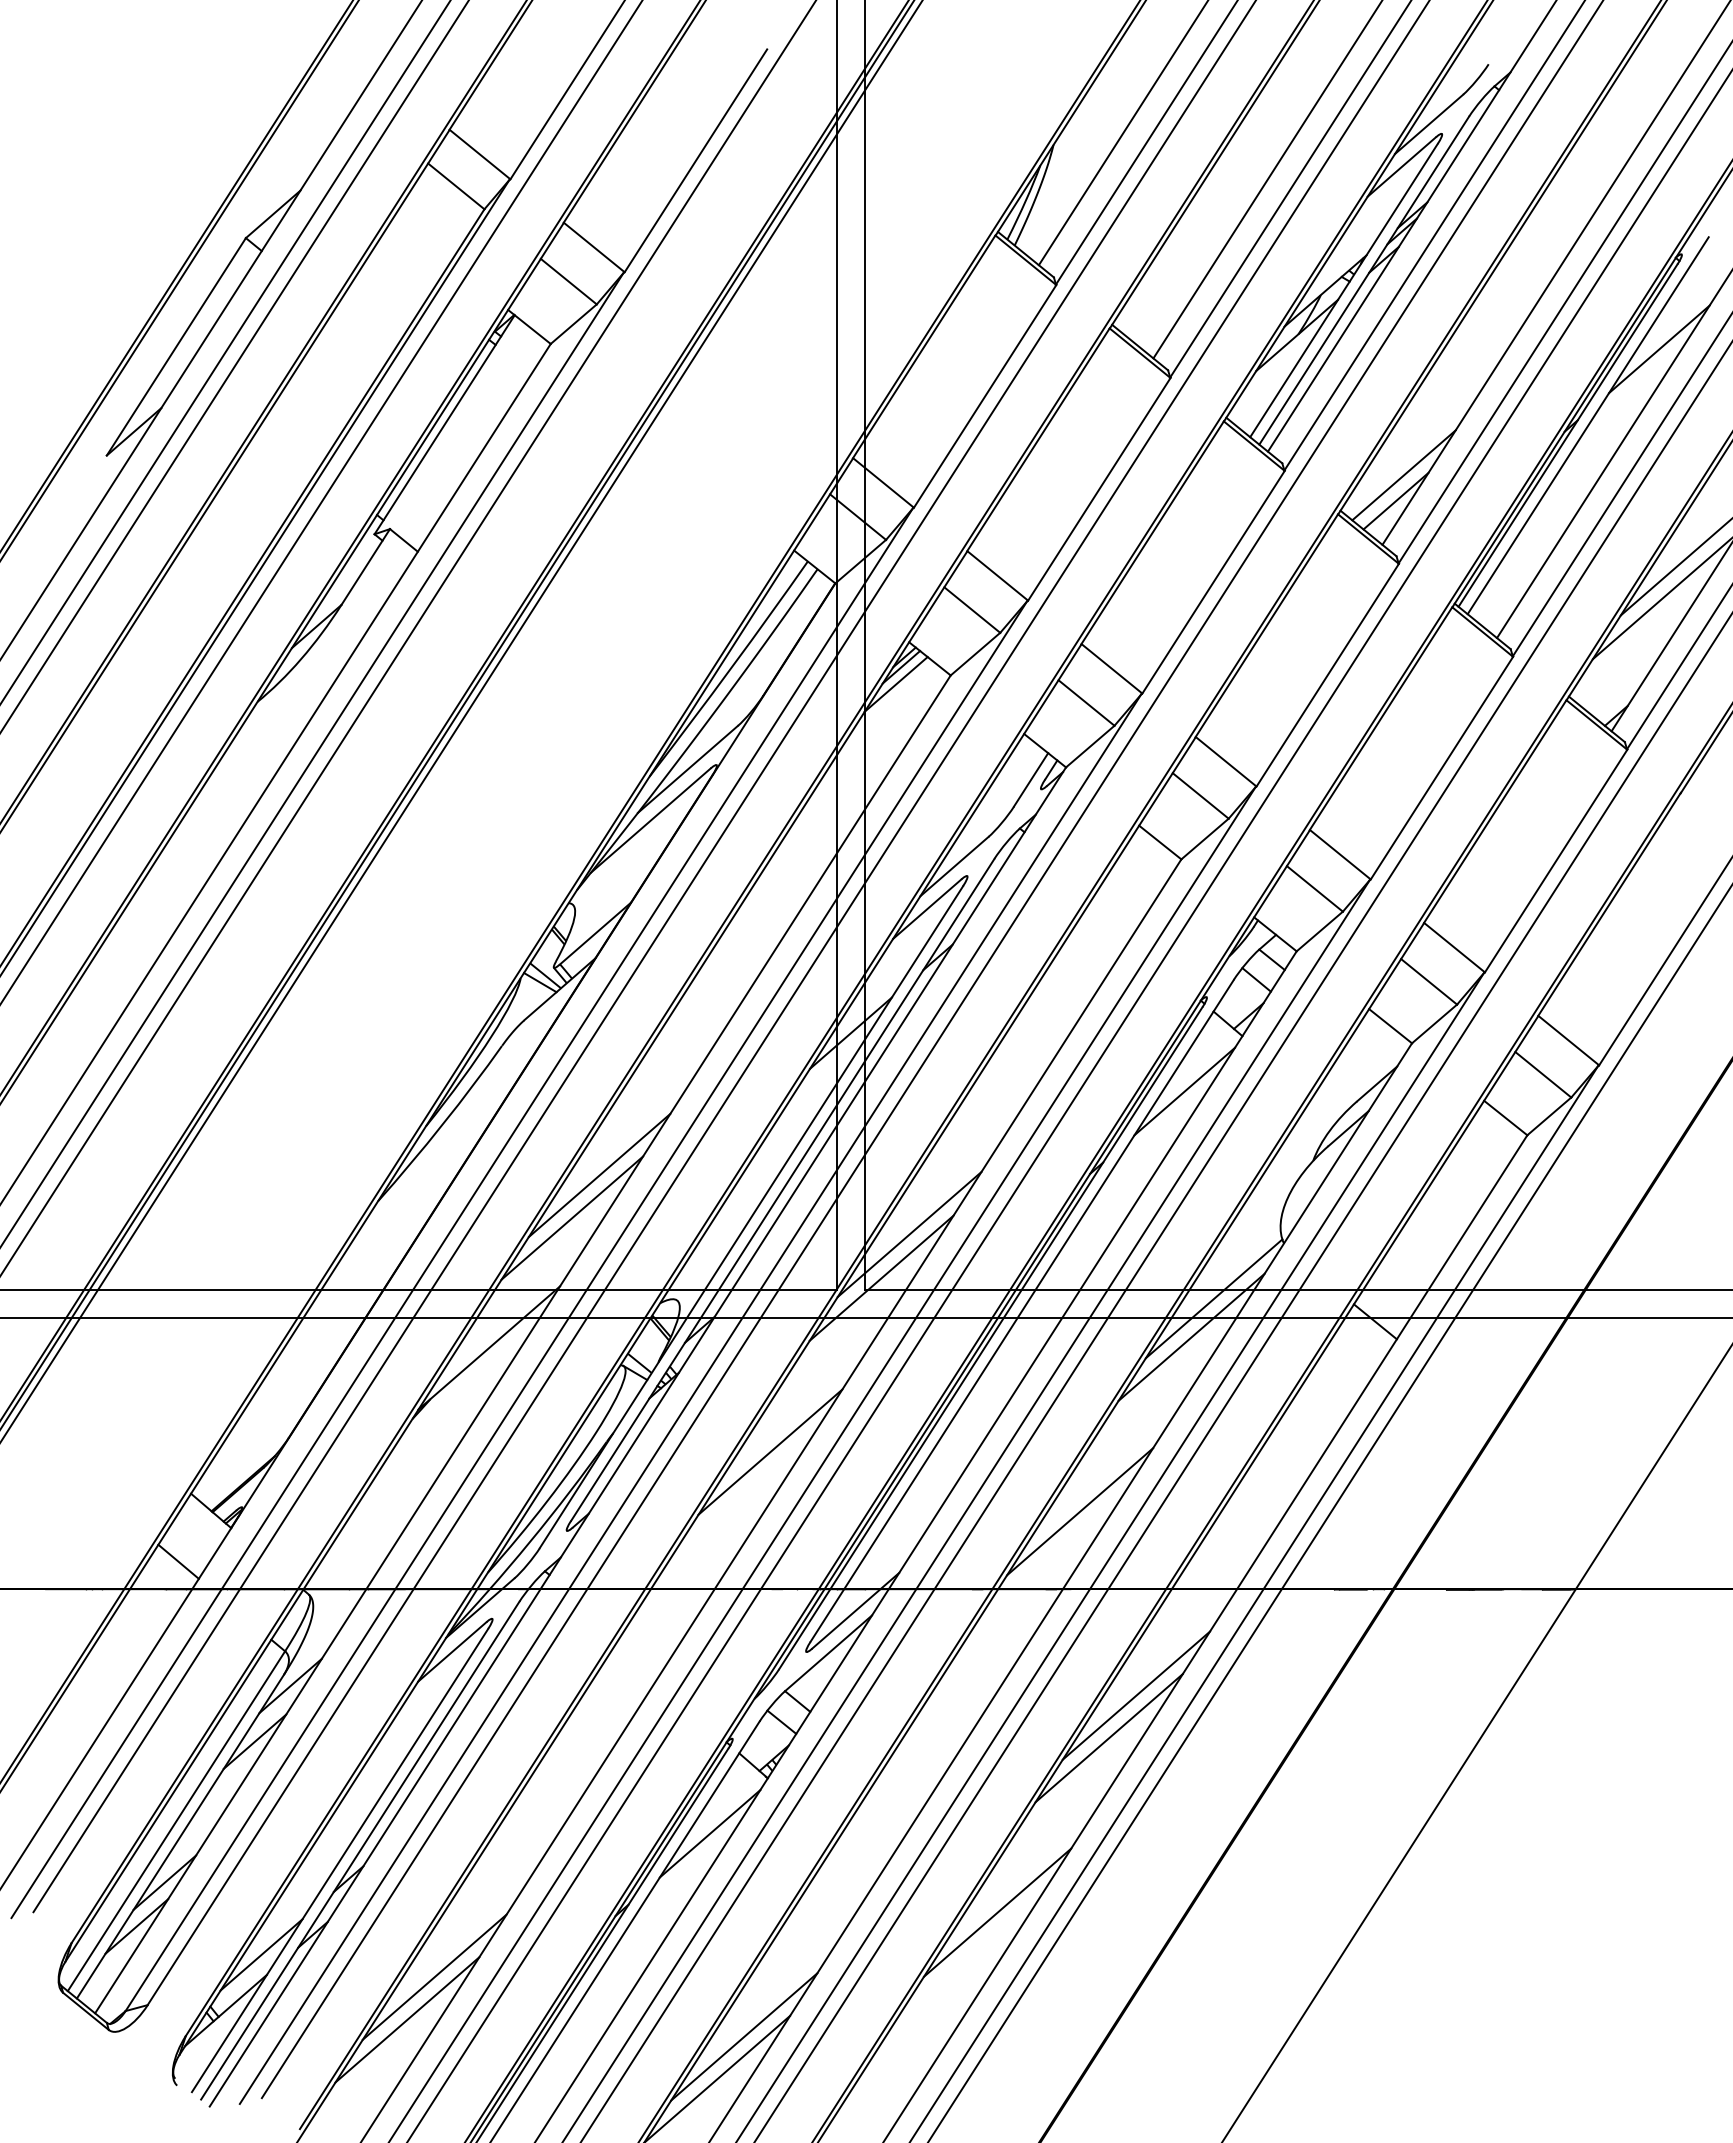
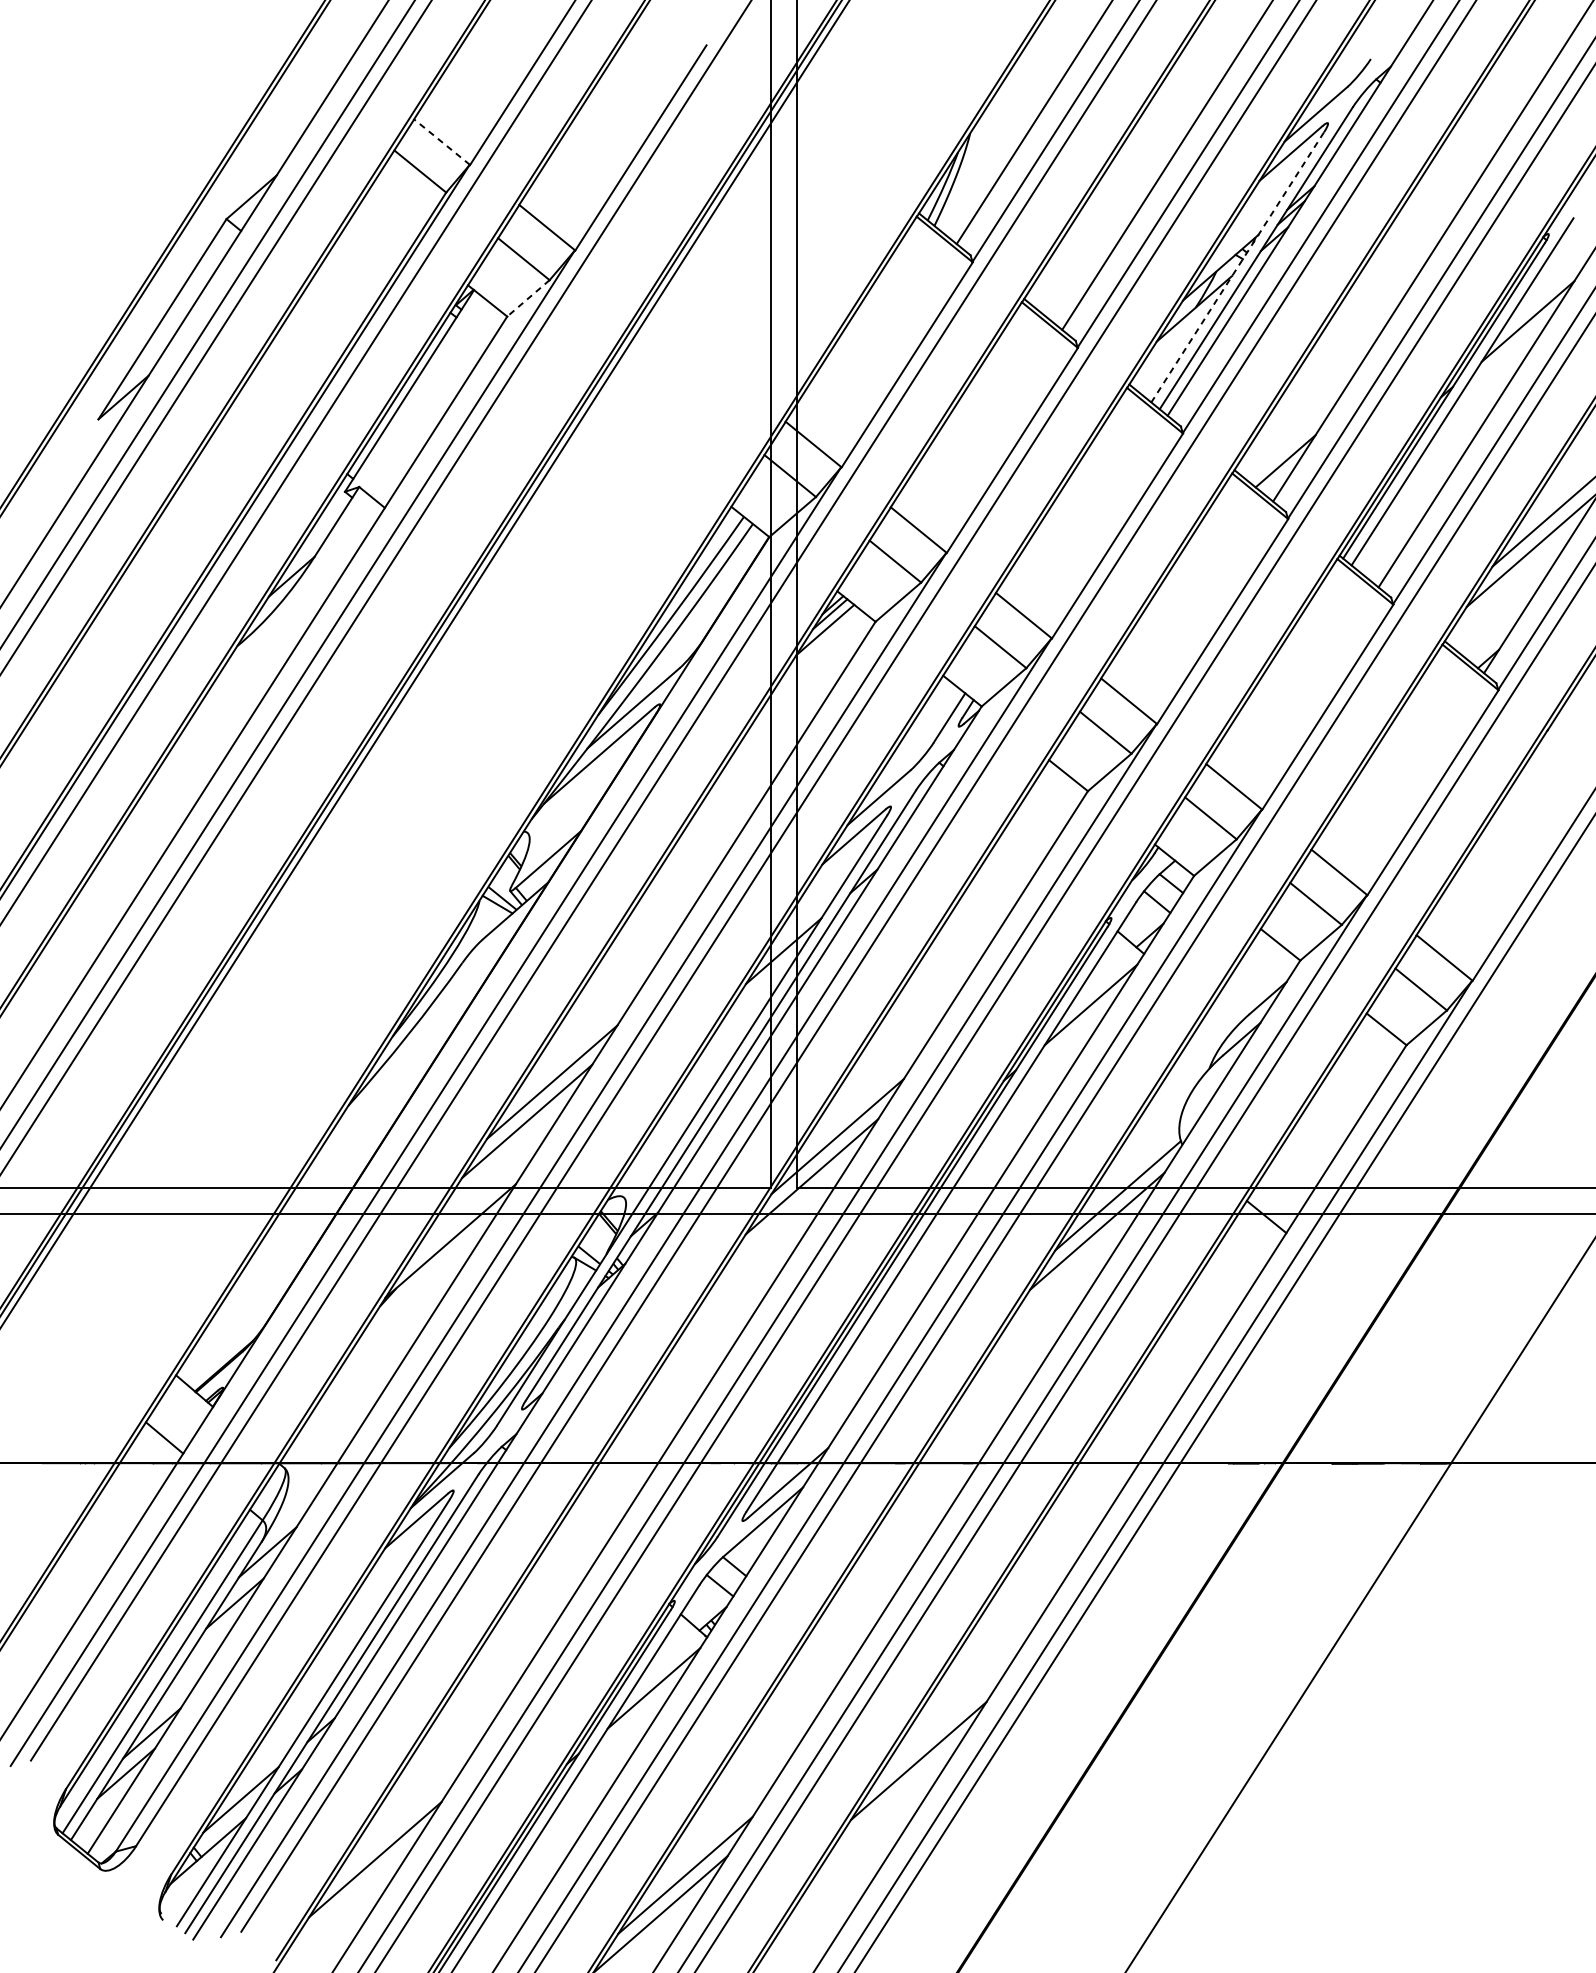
line: (479, 154) -> (441, 142), solid -> dashed
line: (1343, 291) -> (1237, 268), solid -> dashed
line: (573, 324) -> (528, 298), solid -> dashed
line: (1403, 475) -> (1292, 437), removed
line: (770, 1451) -> (709, 1336), removed
line: (1080, 1511) -> (995, 1391), removed
line: (1136, 1695) -> (1046, 1561), removed
line: (1108, 1738) -> (1020, 1600), removed
line: (434, 1976) -> (400, 1819), removed

